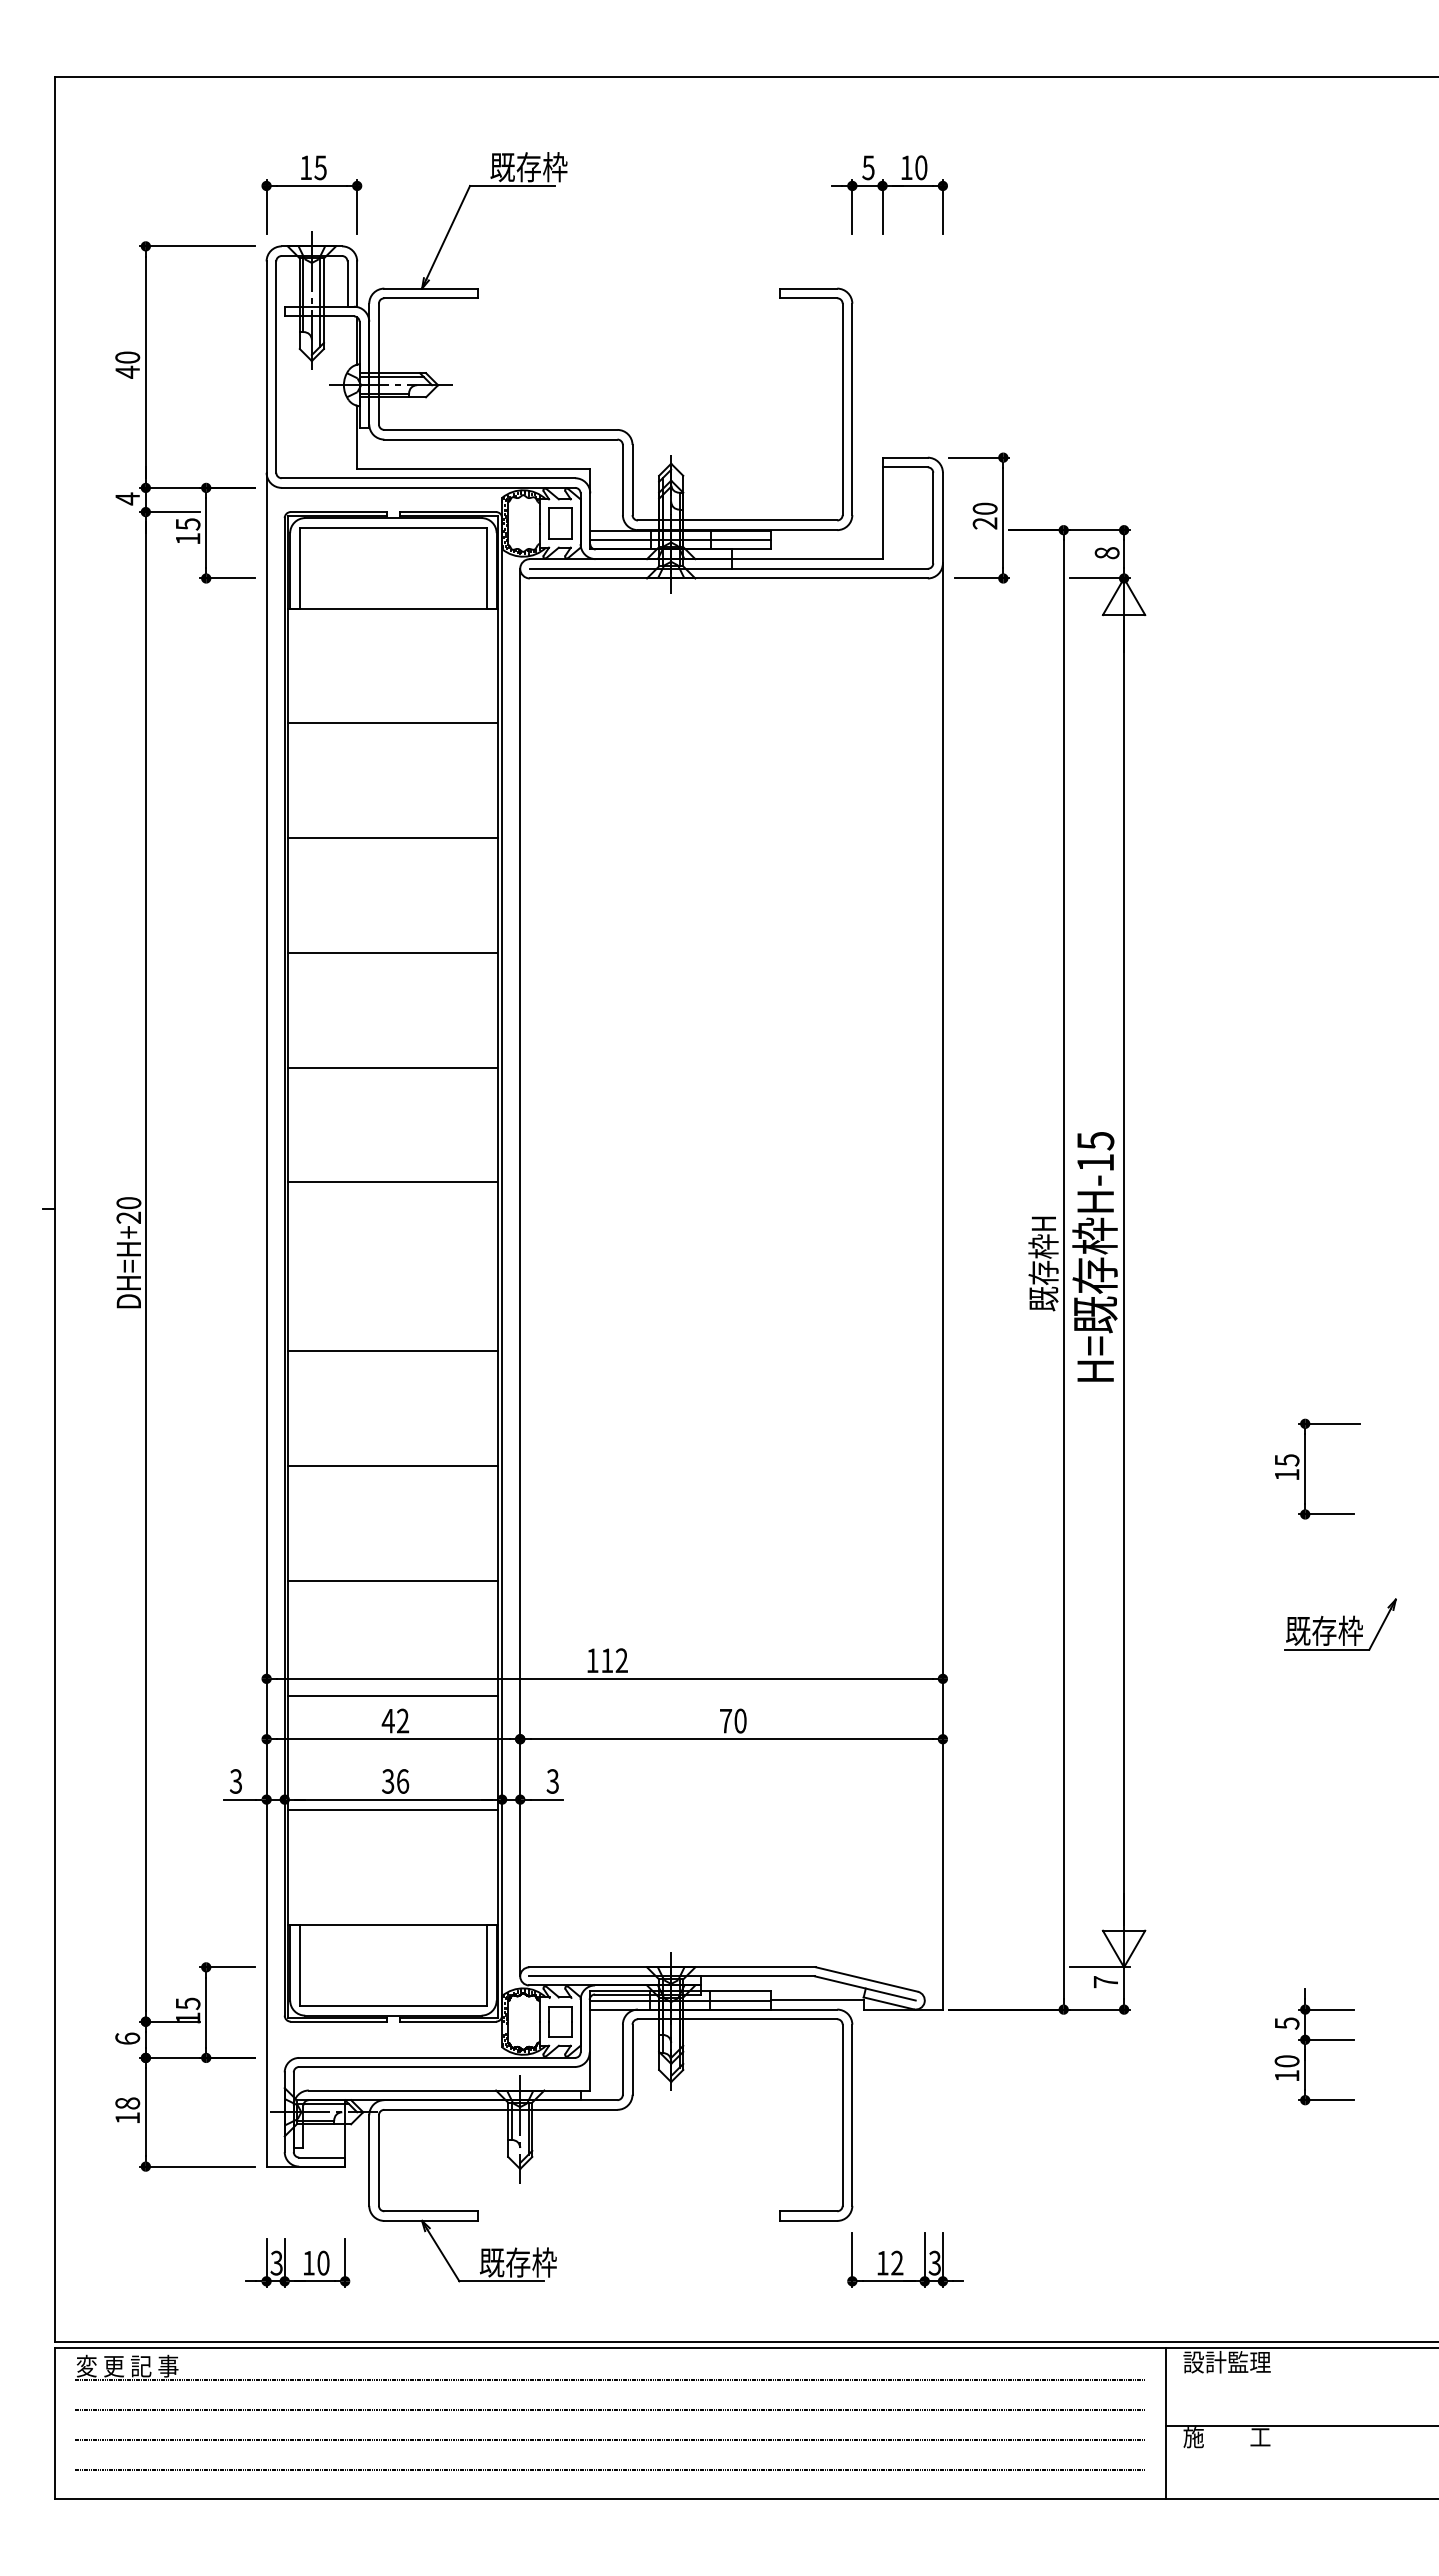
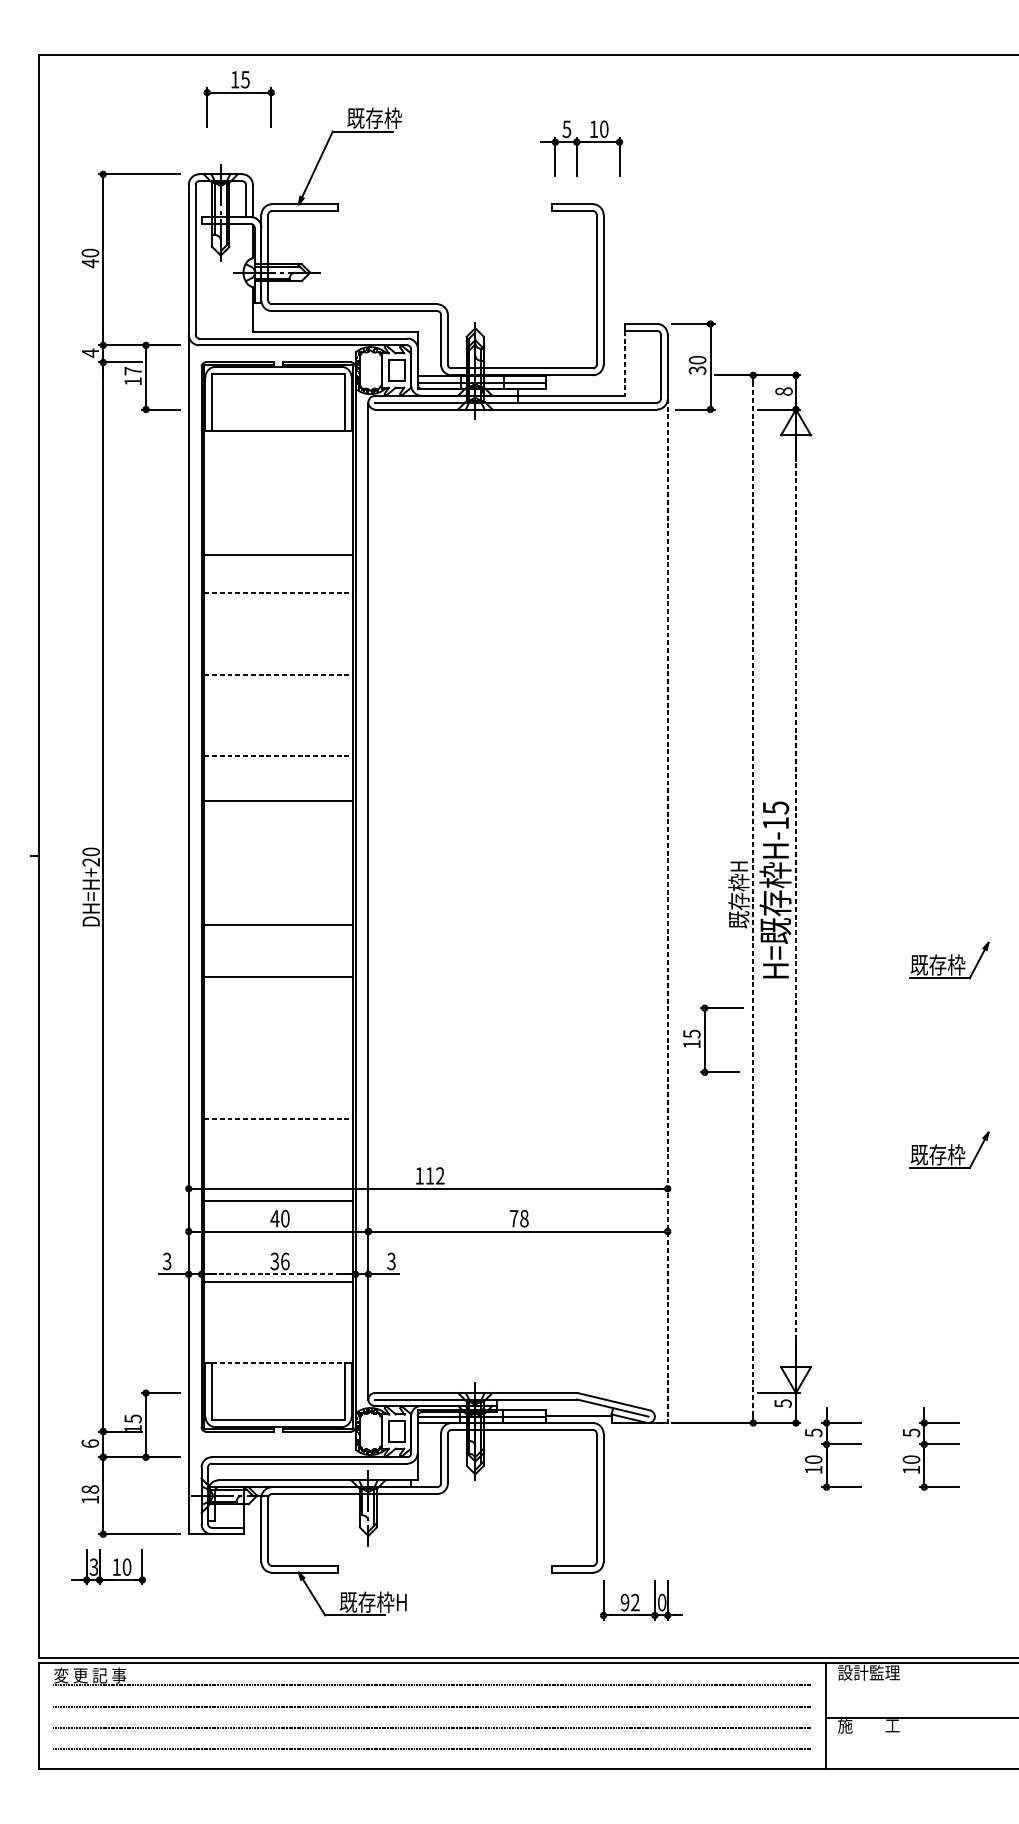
part: (311, 186) -> (238, 92), moved
part: (889, 194) -> (581, 148), moved
line: (882, 513) -> (624, 363), solid -> dashed
text: (985, 523) -> (697, 370), 20 -> 30
text: (188, 524) -> (133, 371), 15 -> 17
line: (392, 723) -> (277, 555), moved
line: (393, 838) -> (278, 593), solid -> dashed
line: (393, 952) -> (278, 674), solid -> dashed
line: (393, 1067) -> (278, 755), solid -> dashed
line: (392, 1182) -> (277, 801), moved
line: (1063, 1269) -> (753, 898), solid -> dashed
line: (1124, 1273) -> (796, 901), solid -> dashed
line: (942, 1286) -> (667, 910), solid -> dashed
line: (393, 1351) -> (278, 925), moved
part: (1340, 1356) -> (949, 960), added
line: (393, 1466) -> (278, 976), moved
part: (1305, 1468) -> (704, 1039), moved
line: (393, 1580) -> (278, 1119), solid -> dashed
text: (403, 1720) -> (285, 1218), 42 -> 40
text: (740, 1721) -> (524, 1219), 70 -> 78
line: (392, 1799) -> (277, 1274), solid -> dashed
line: (393, 1925) -> (278, 1363), solid -> dashed
text: (1105, 1982) -> (782, 1403), 7 -> 5
part: (1176, 2046) -> (833, 1449), added
part: (304, 2254) -> (113, 1561), moved
text: (567, 2262) -> (401, 1602), 既存枠 -> 既存枠H
text: (882, 2262) -> (624, 1602), 12 -> 92
text: (934, 2262) -> (661, 1602), 3 -> 0

